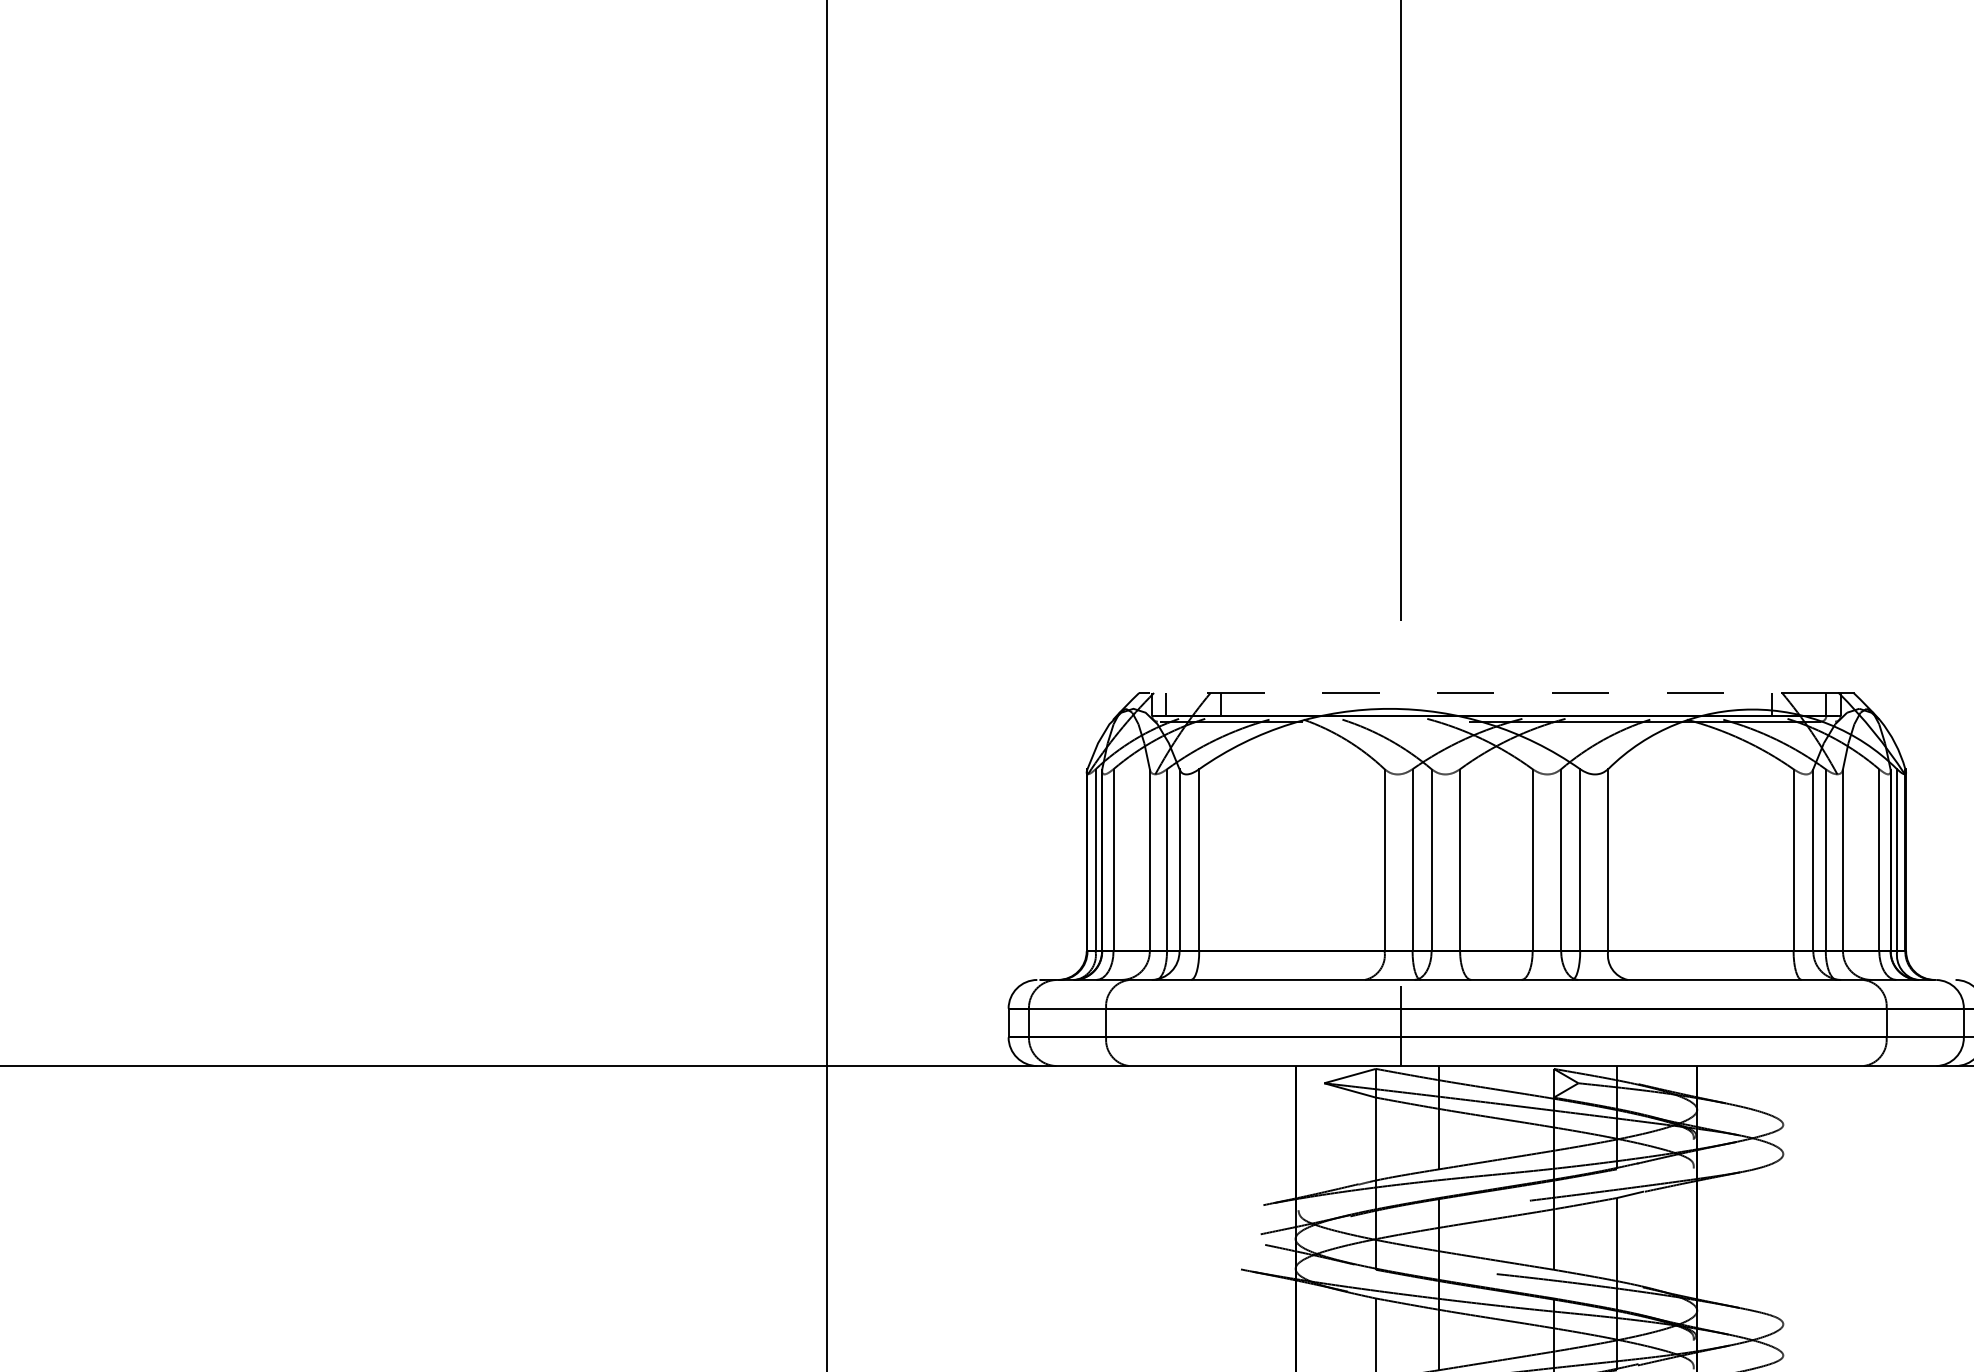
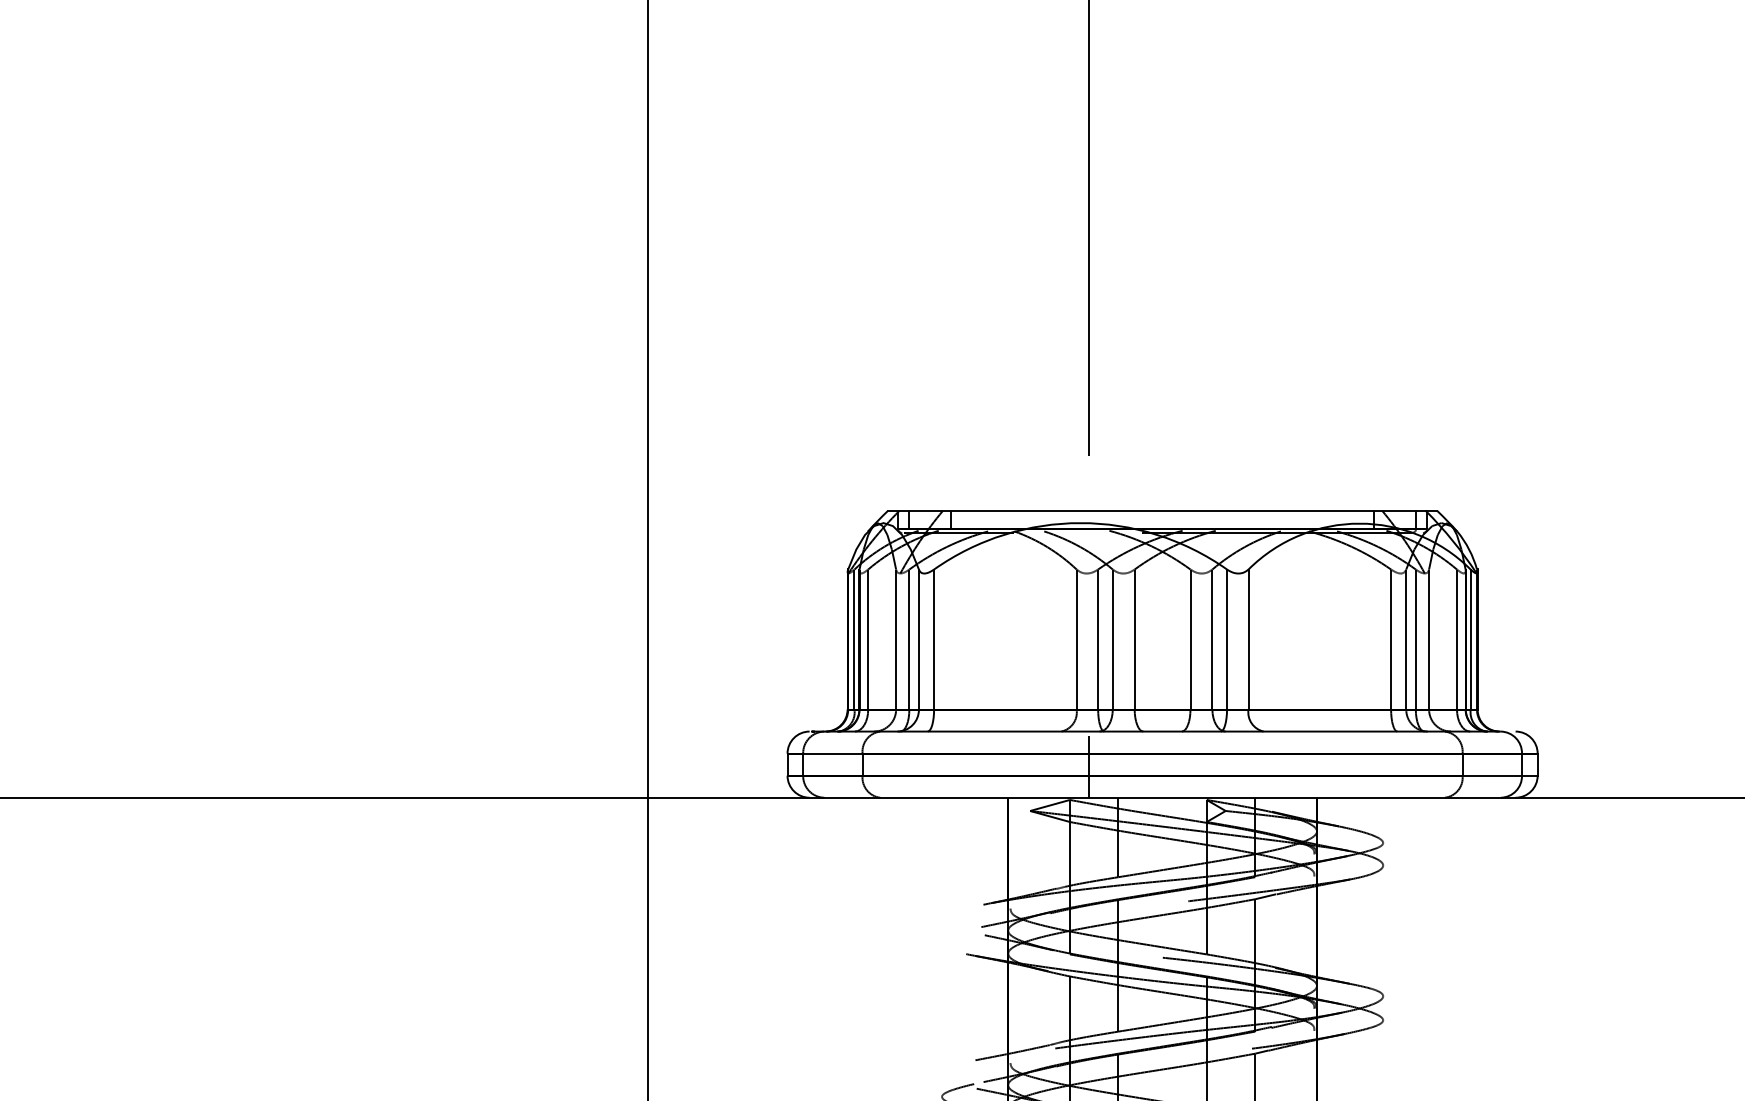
line: (1488, 692) -> (1156, 510), dashed -> solid

